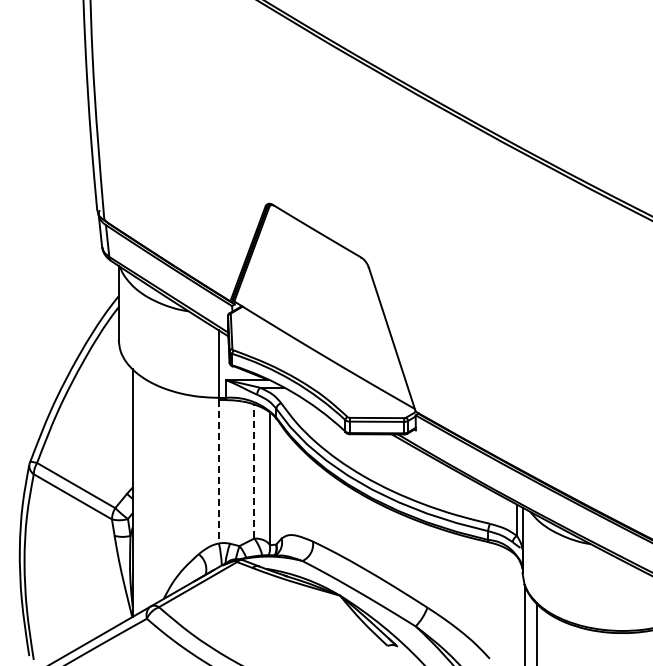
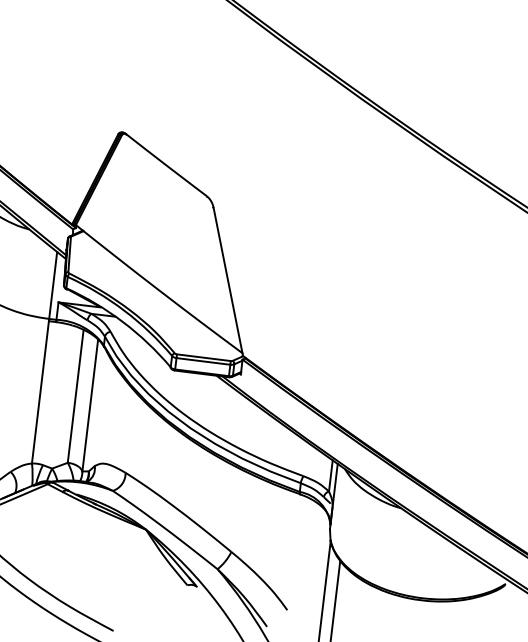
line: (218, 471) -> (40, 392), dashed -> solid
line: (254, 471) -> (75, 396), dashed -> solid

